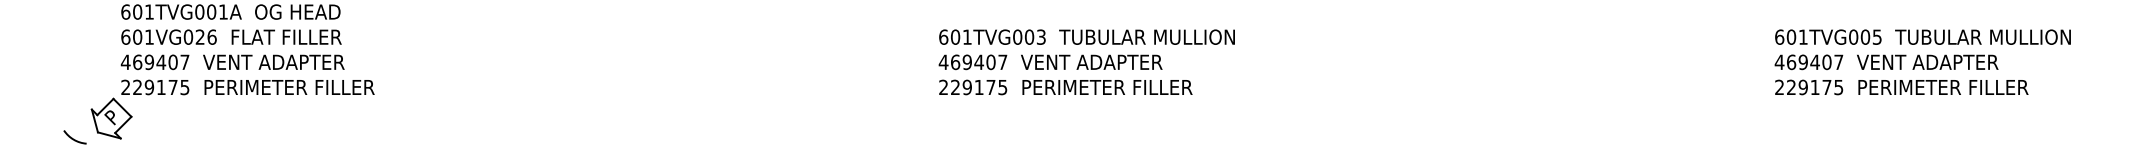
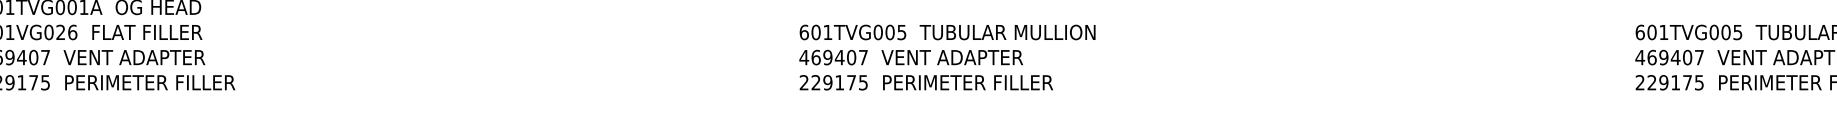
text: (1041, 36) -> (902, 31), 601TVG003 -> 601TVG005

